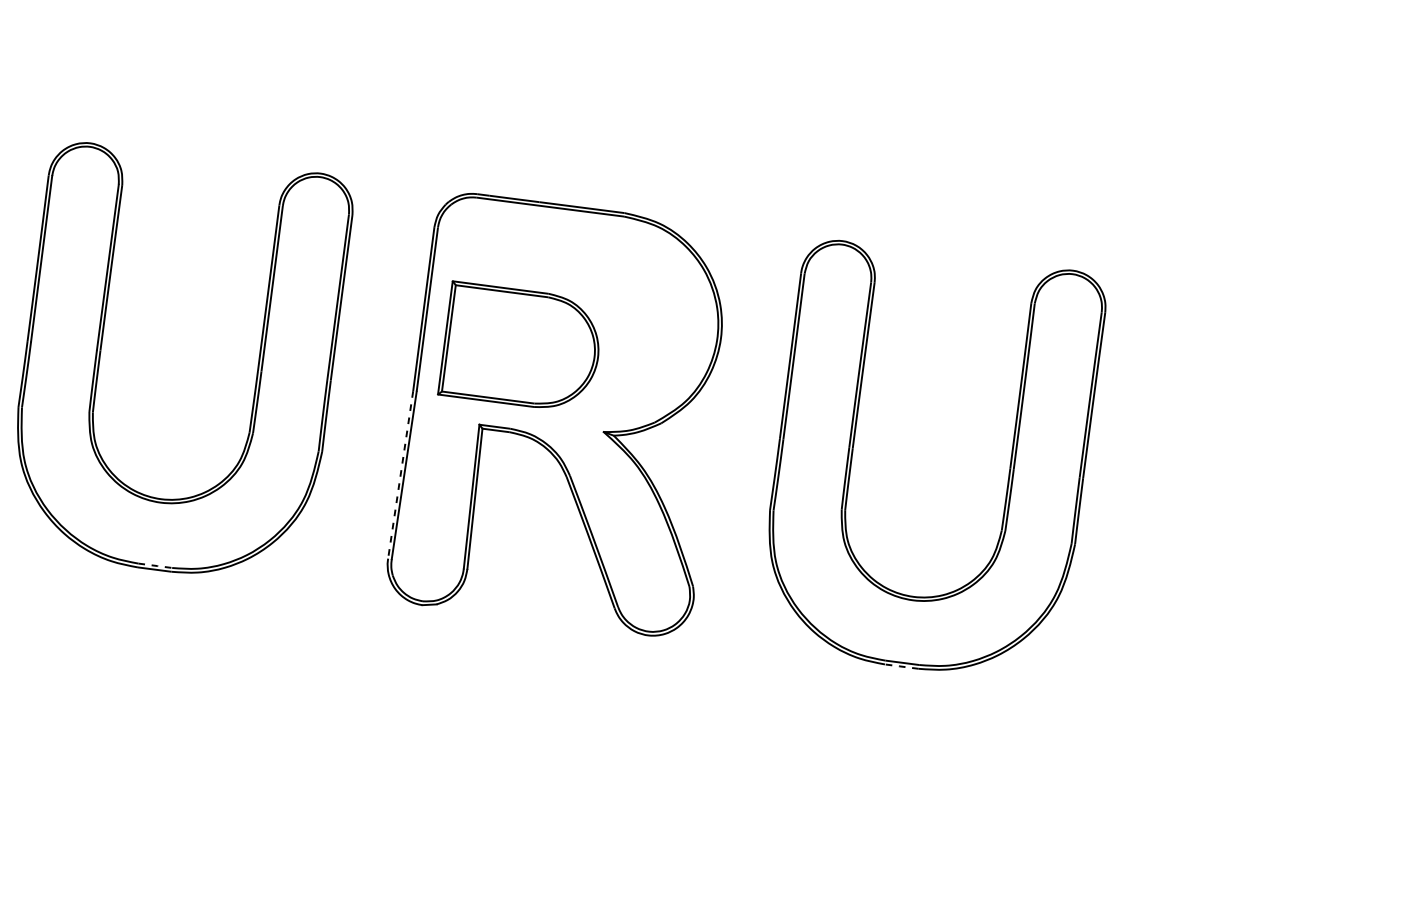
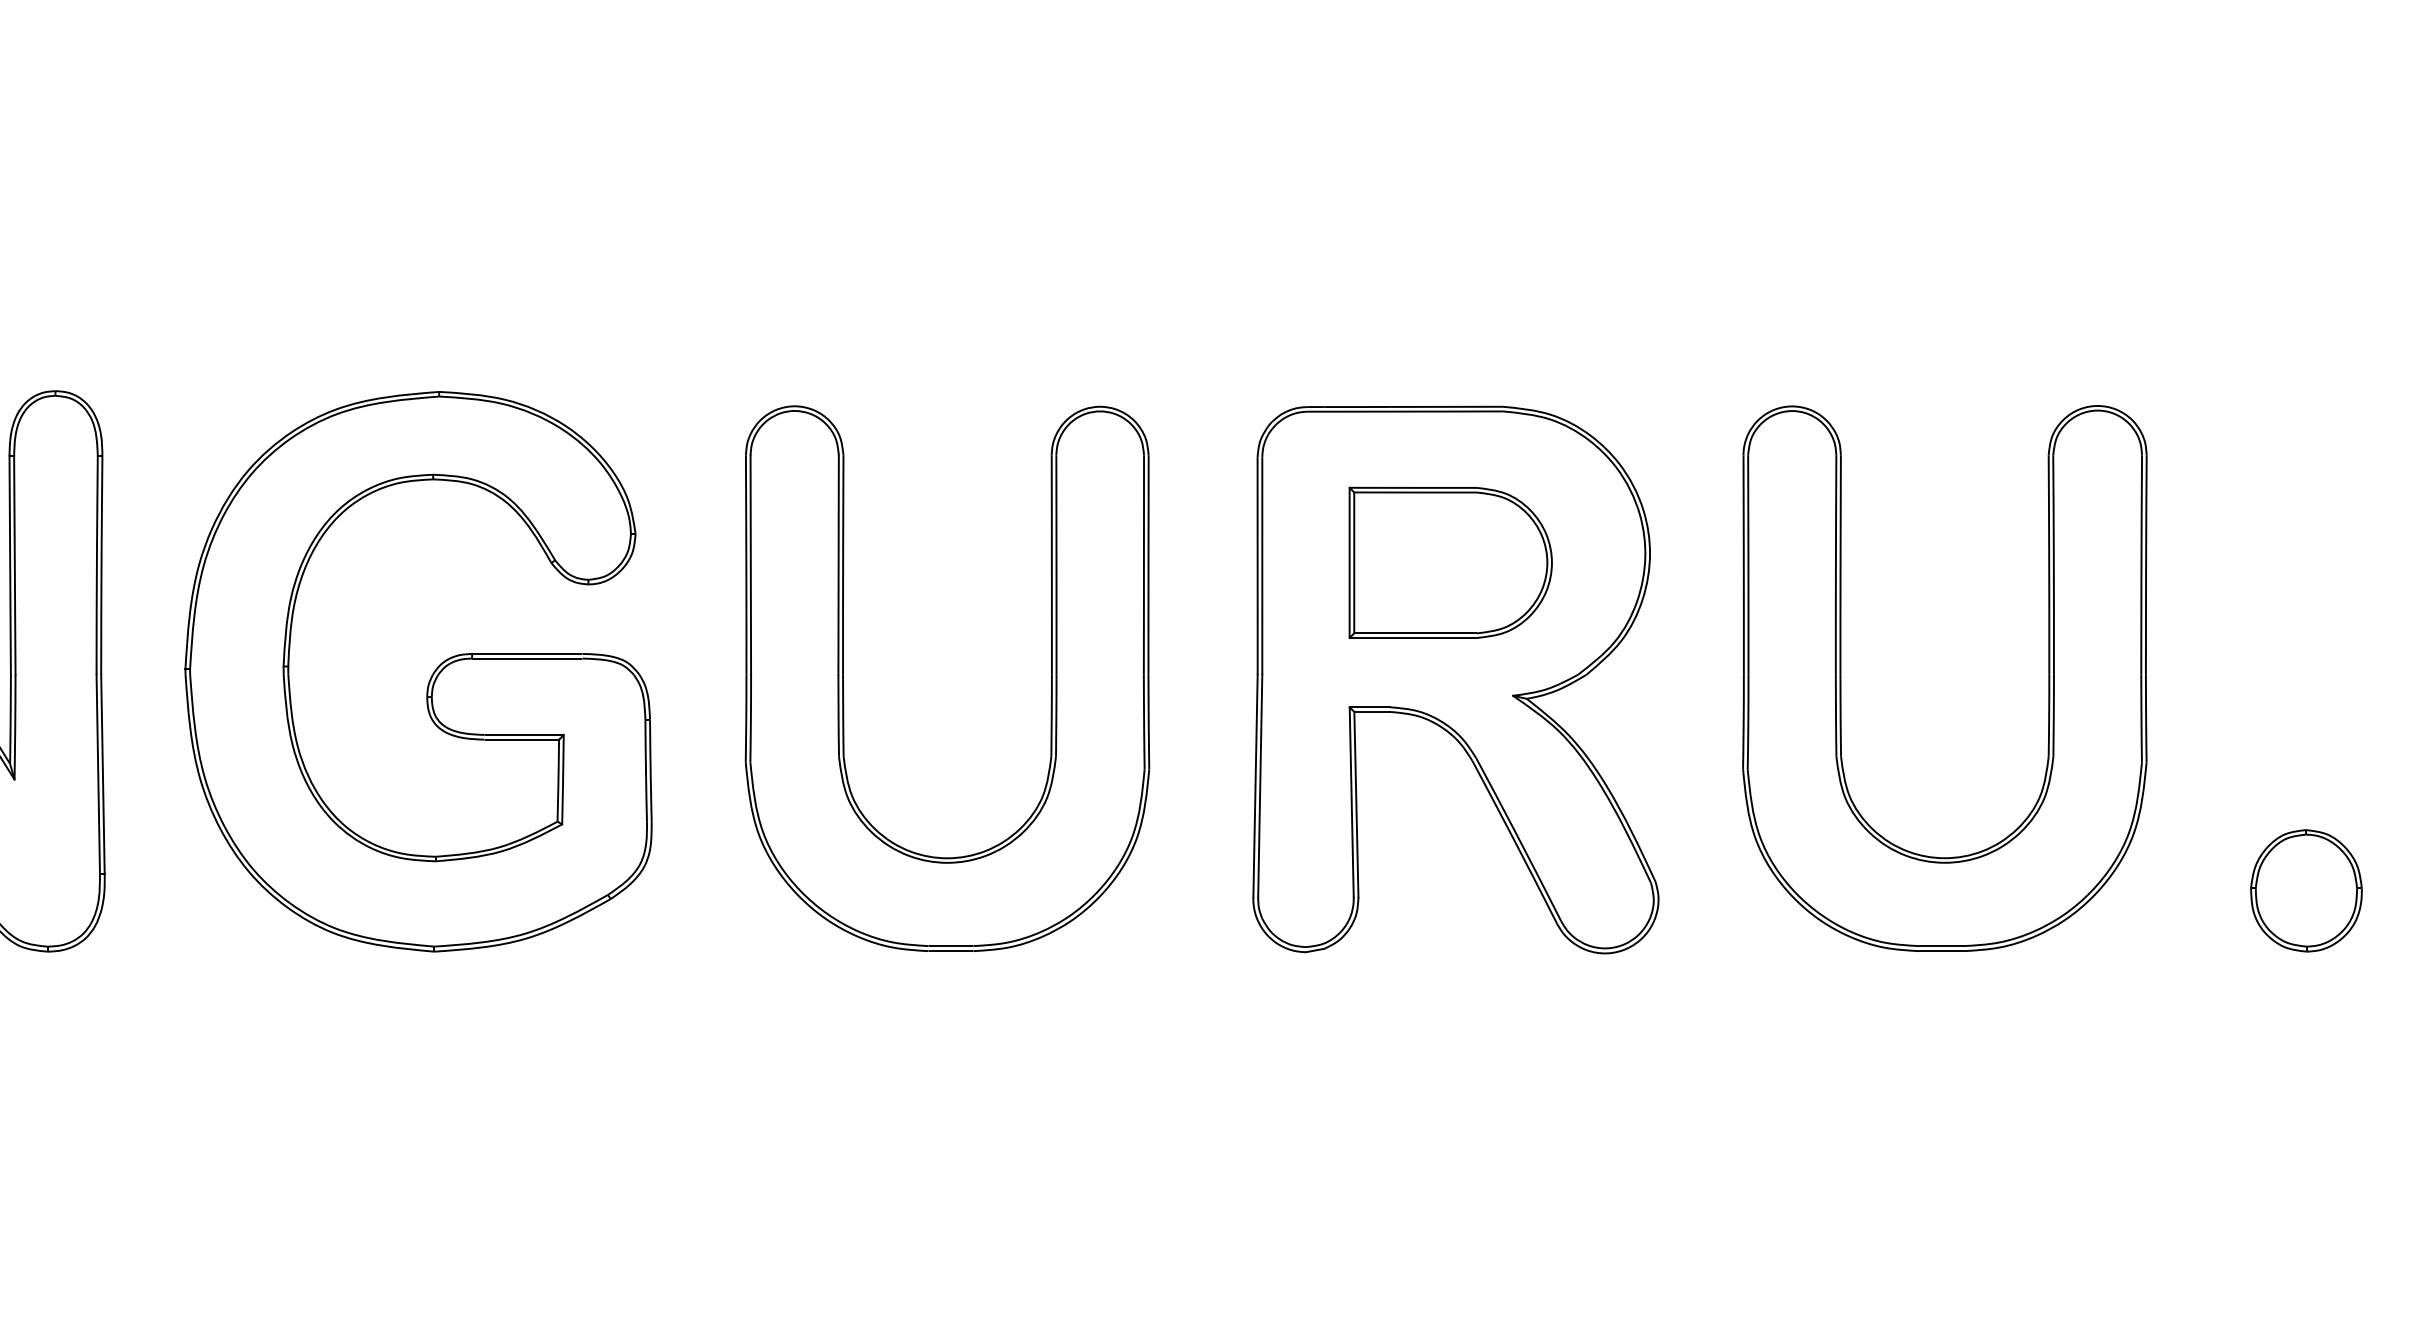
part: (521, 347) -> (1450, 562), moved
line: (400, 475) -> (1255, 786), dashed -> solid
line: (155, 566) -> (951, 946), dashed -> solid
part: (1183, 656) -> (2306, 890), added
line: (901, 666) -> (1940, 951), dashed -> solid

